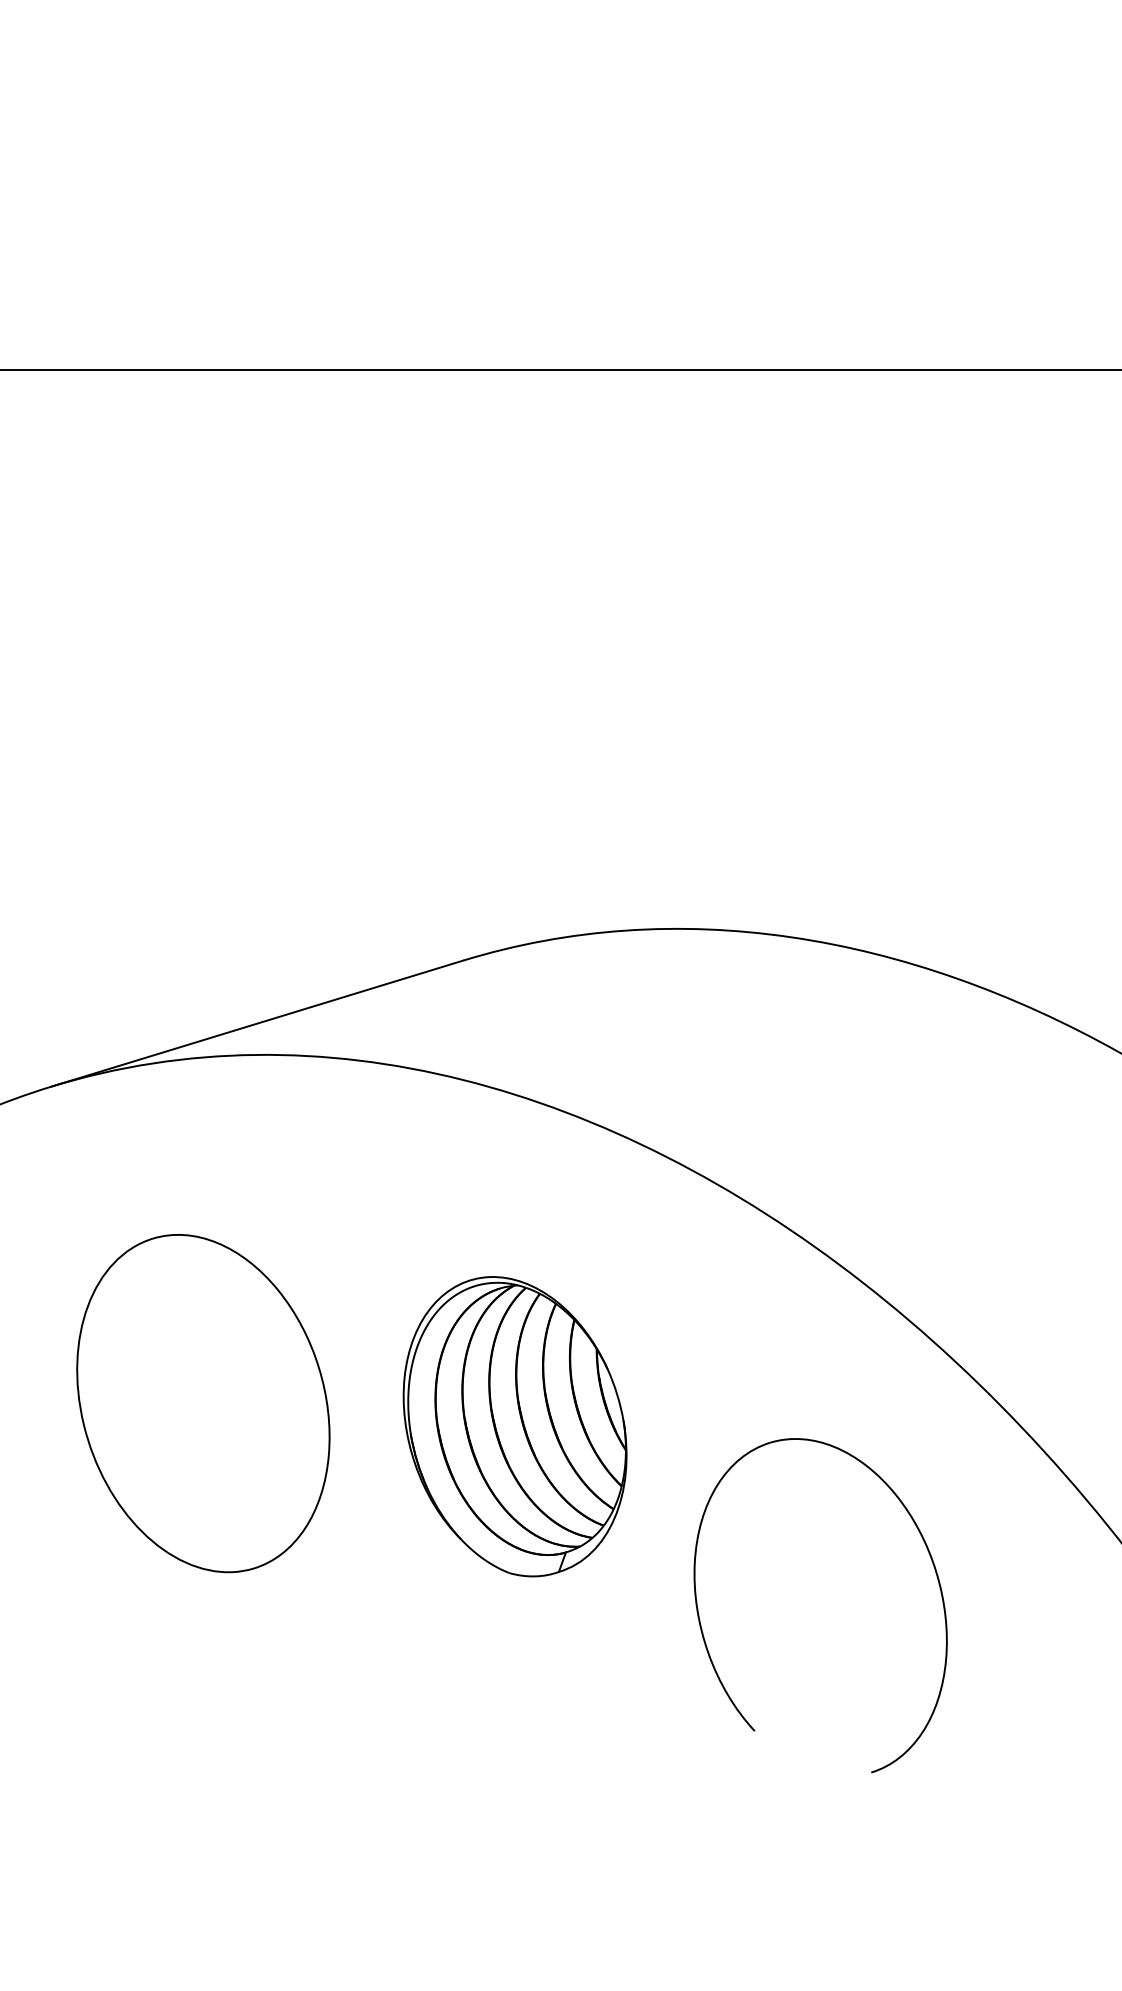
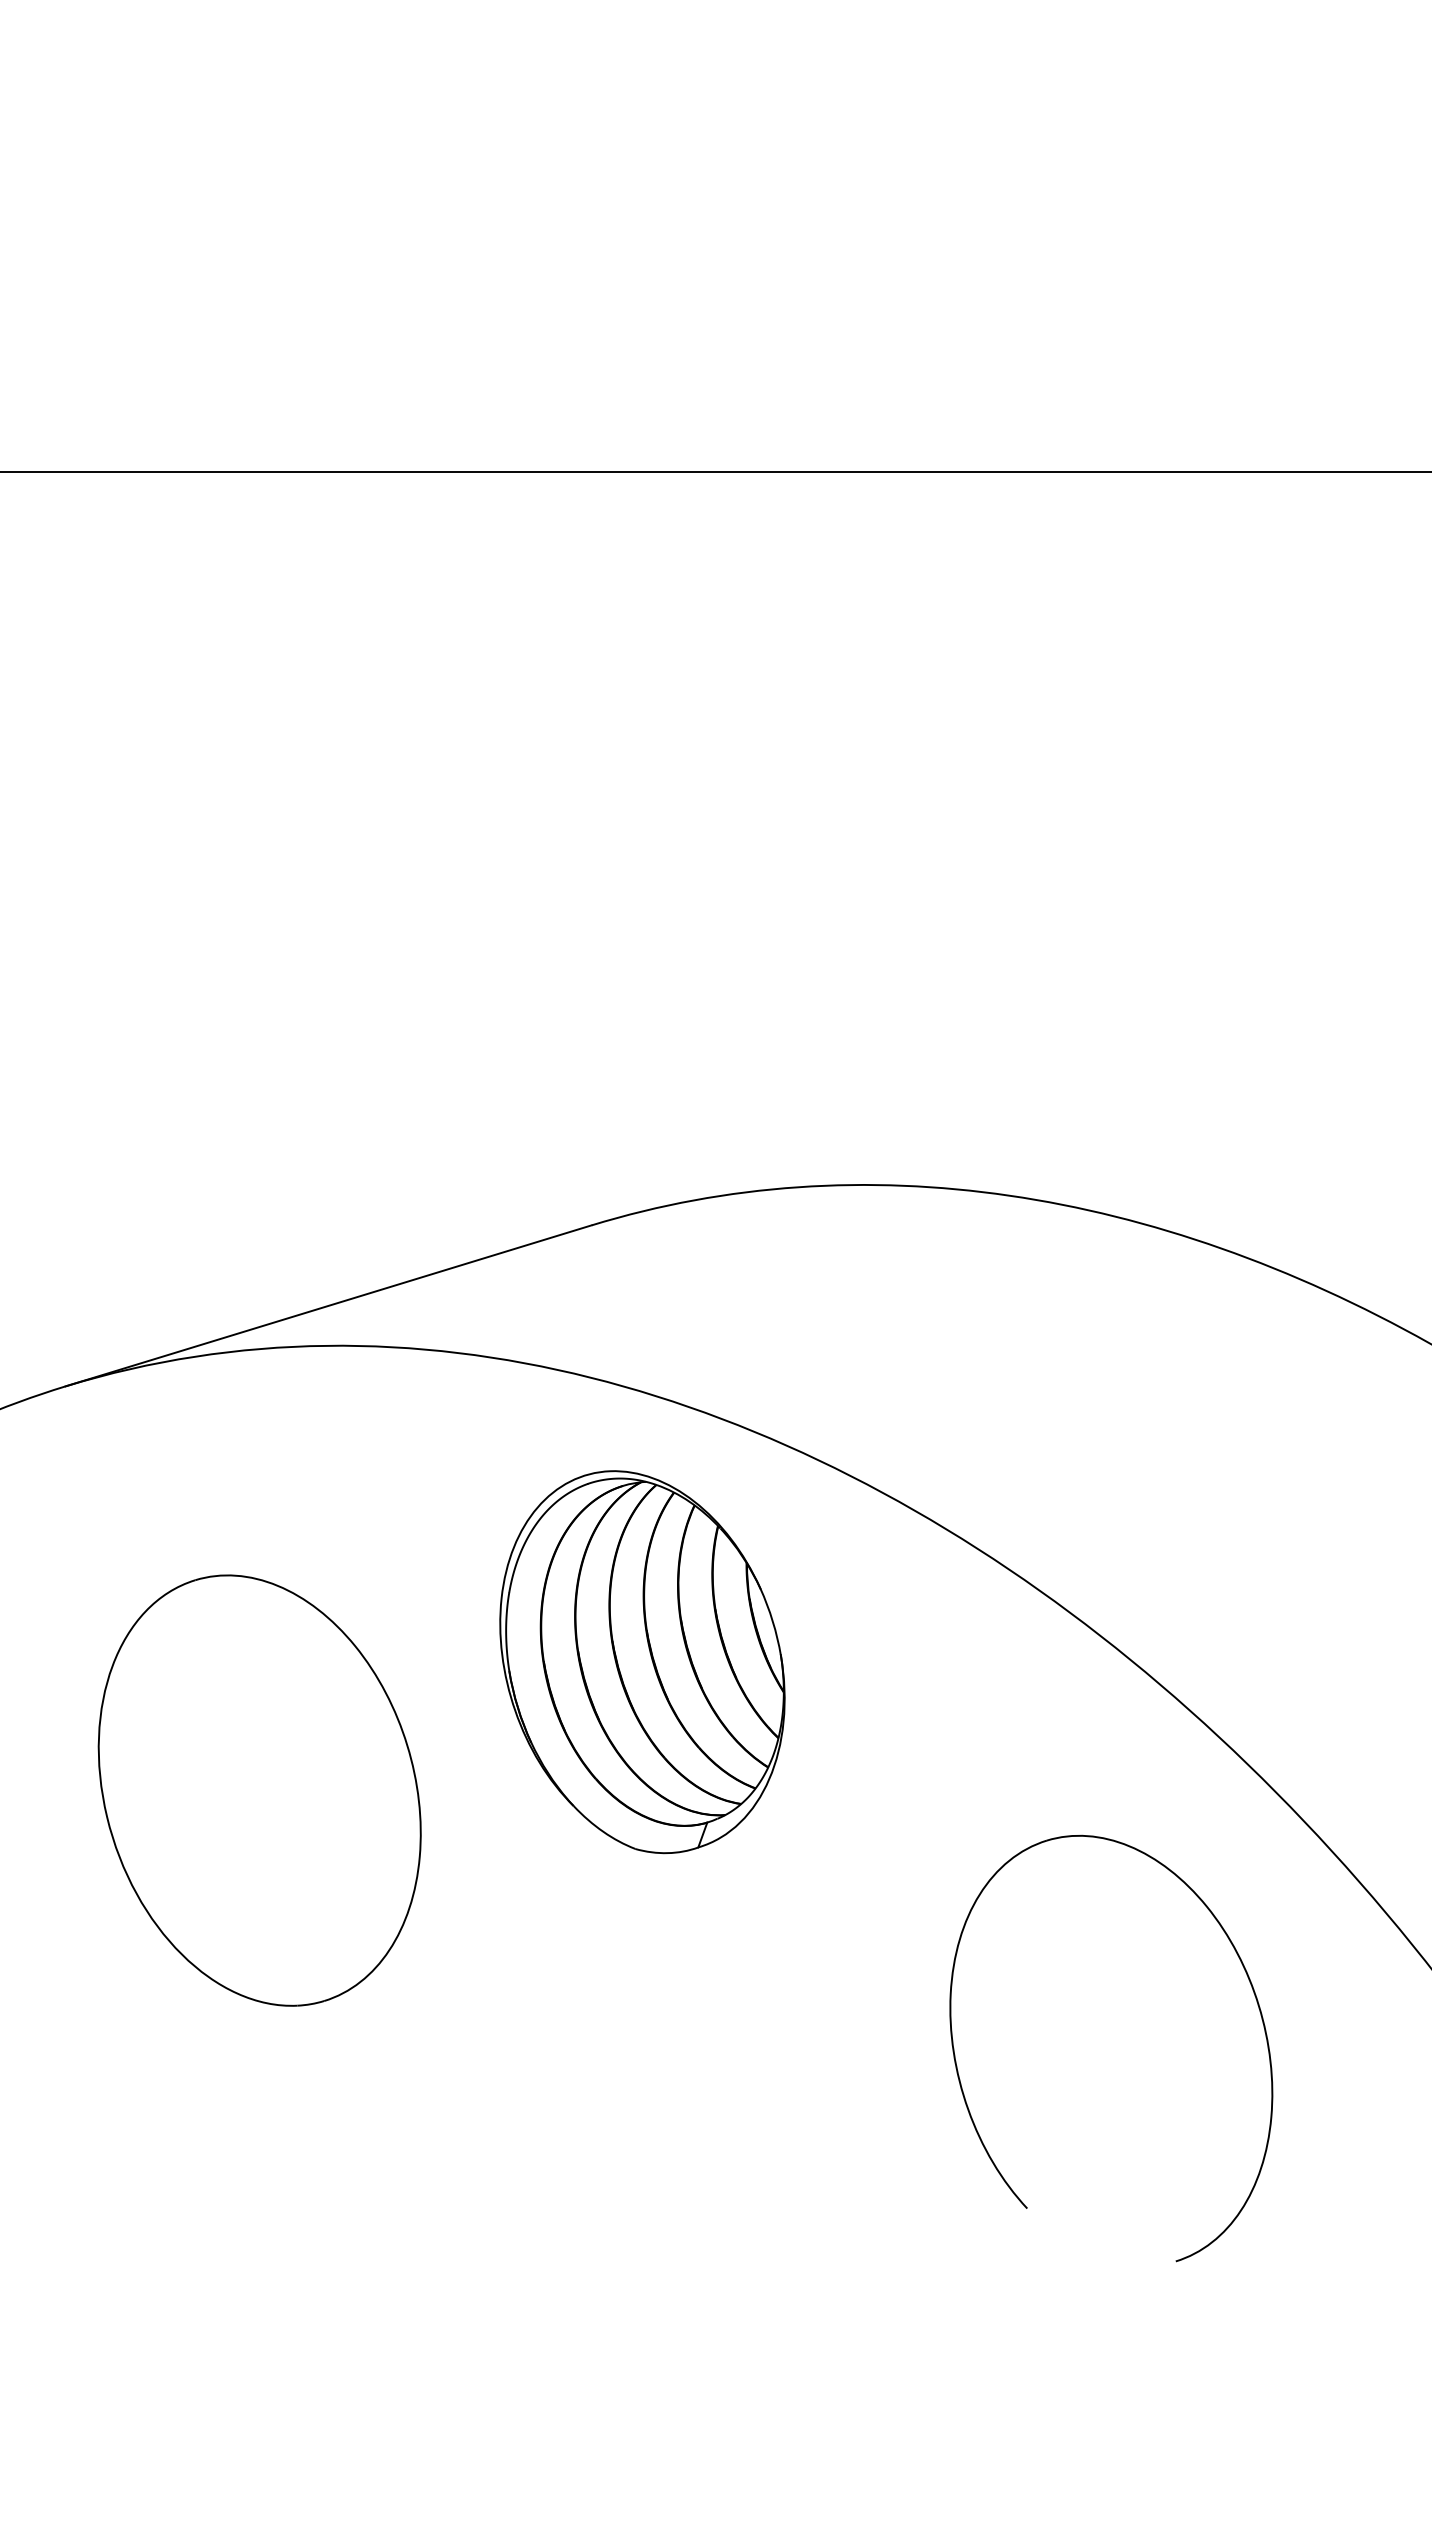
part: (515, 1426) -> (642, 1662), moved
part: (934, 1569) -> (1256, 2002), moved

